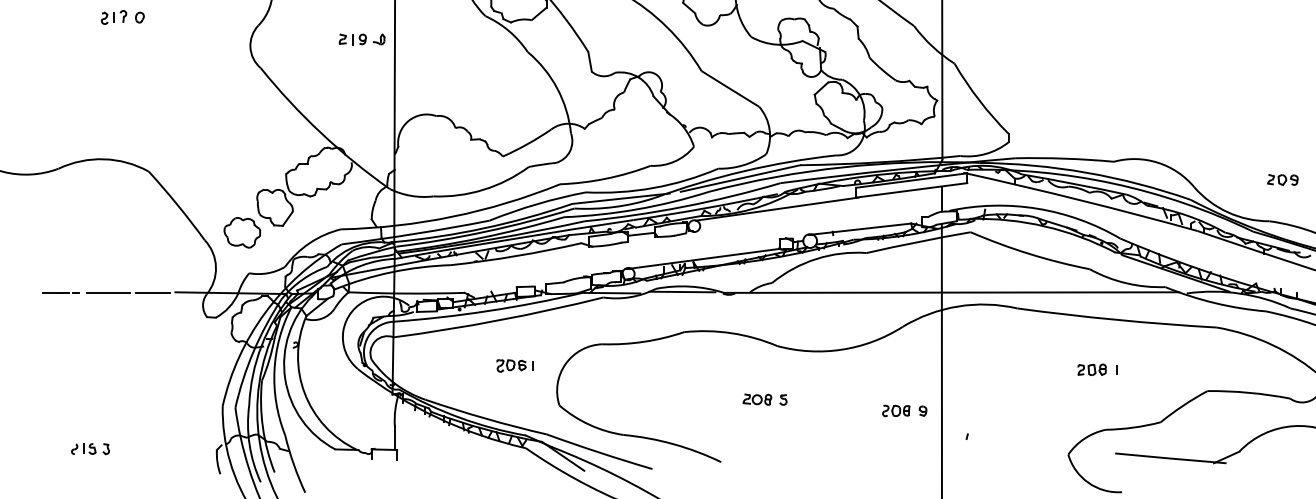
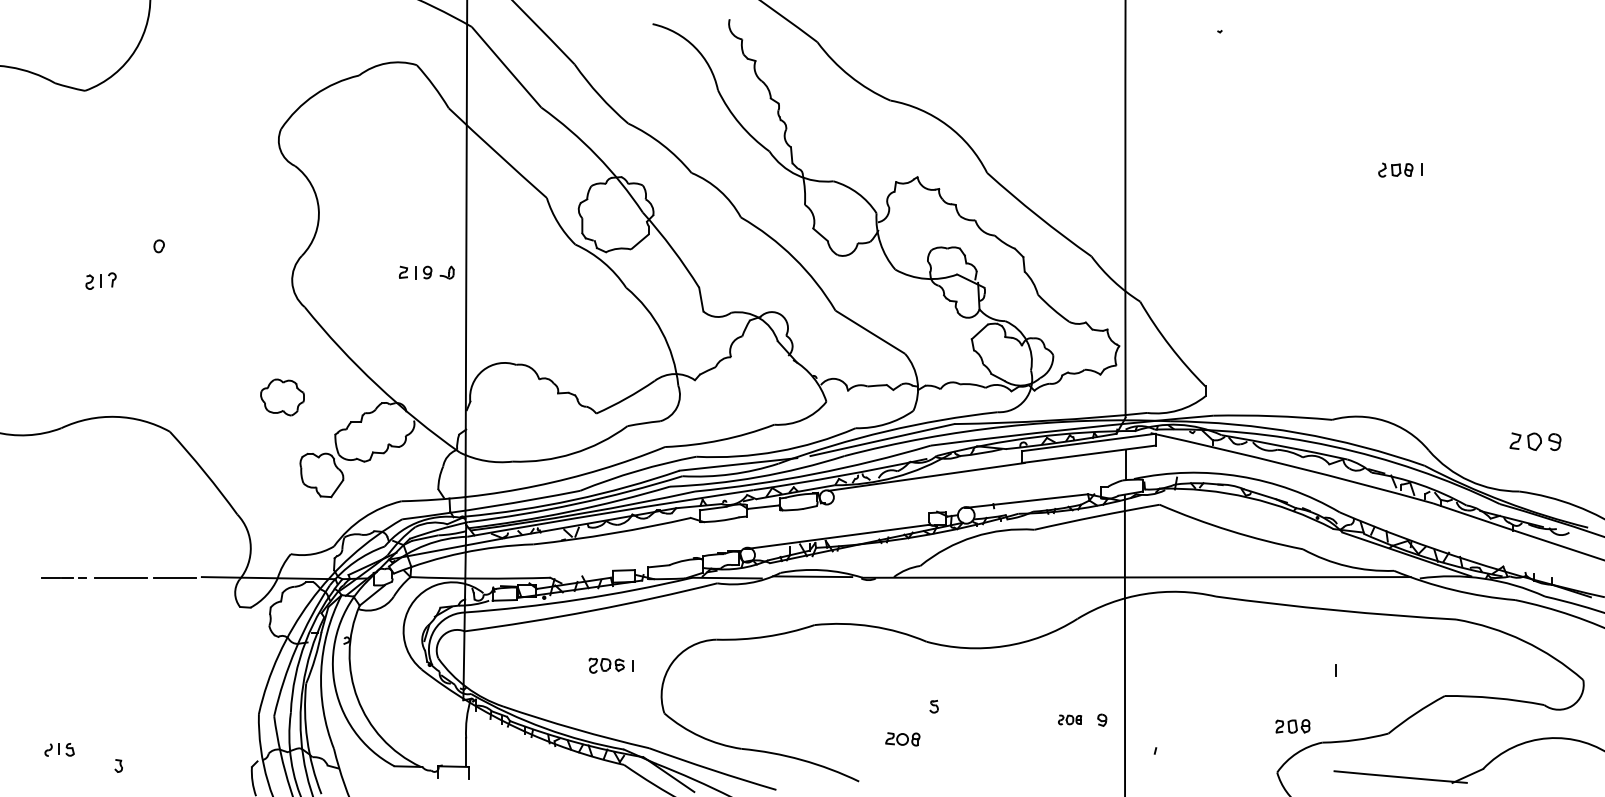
part: (113, 16) -> (100, 280), moved
part: (1282, 179) -> (1535, 441), size x1.4
part: (242, 232) -> (282, 397), moved
part: (1091, 369) -> (1292, 726), moved
part: (757, 399) -> (902, 739), moved
part: (895, 410) -> (1069, 719), size x0.7
part: (83, 448) -> (59, 749), moved

